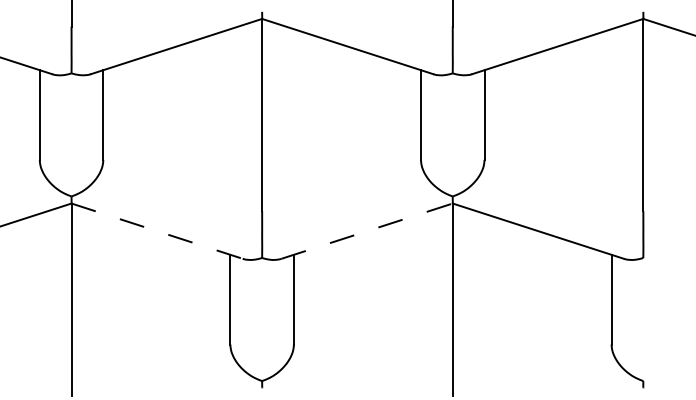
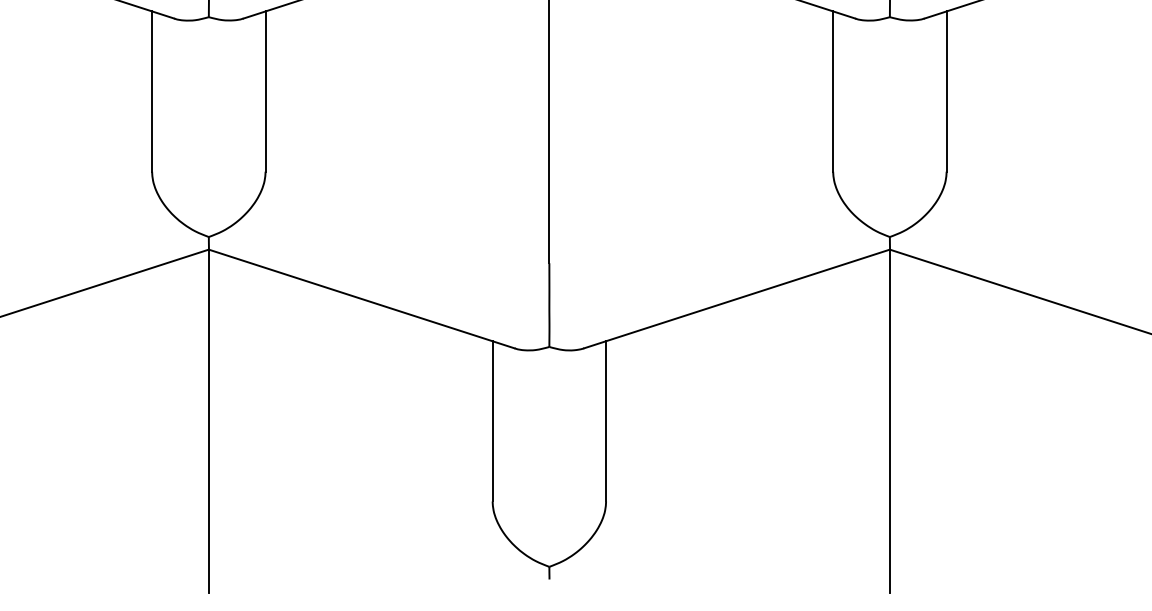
line: (157, 231) -> (362, 299), dashed -> solid
line: (367, 231) -> (737, 299), dashed -> solid

